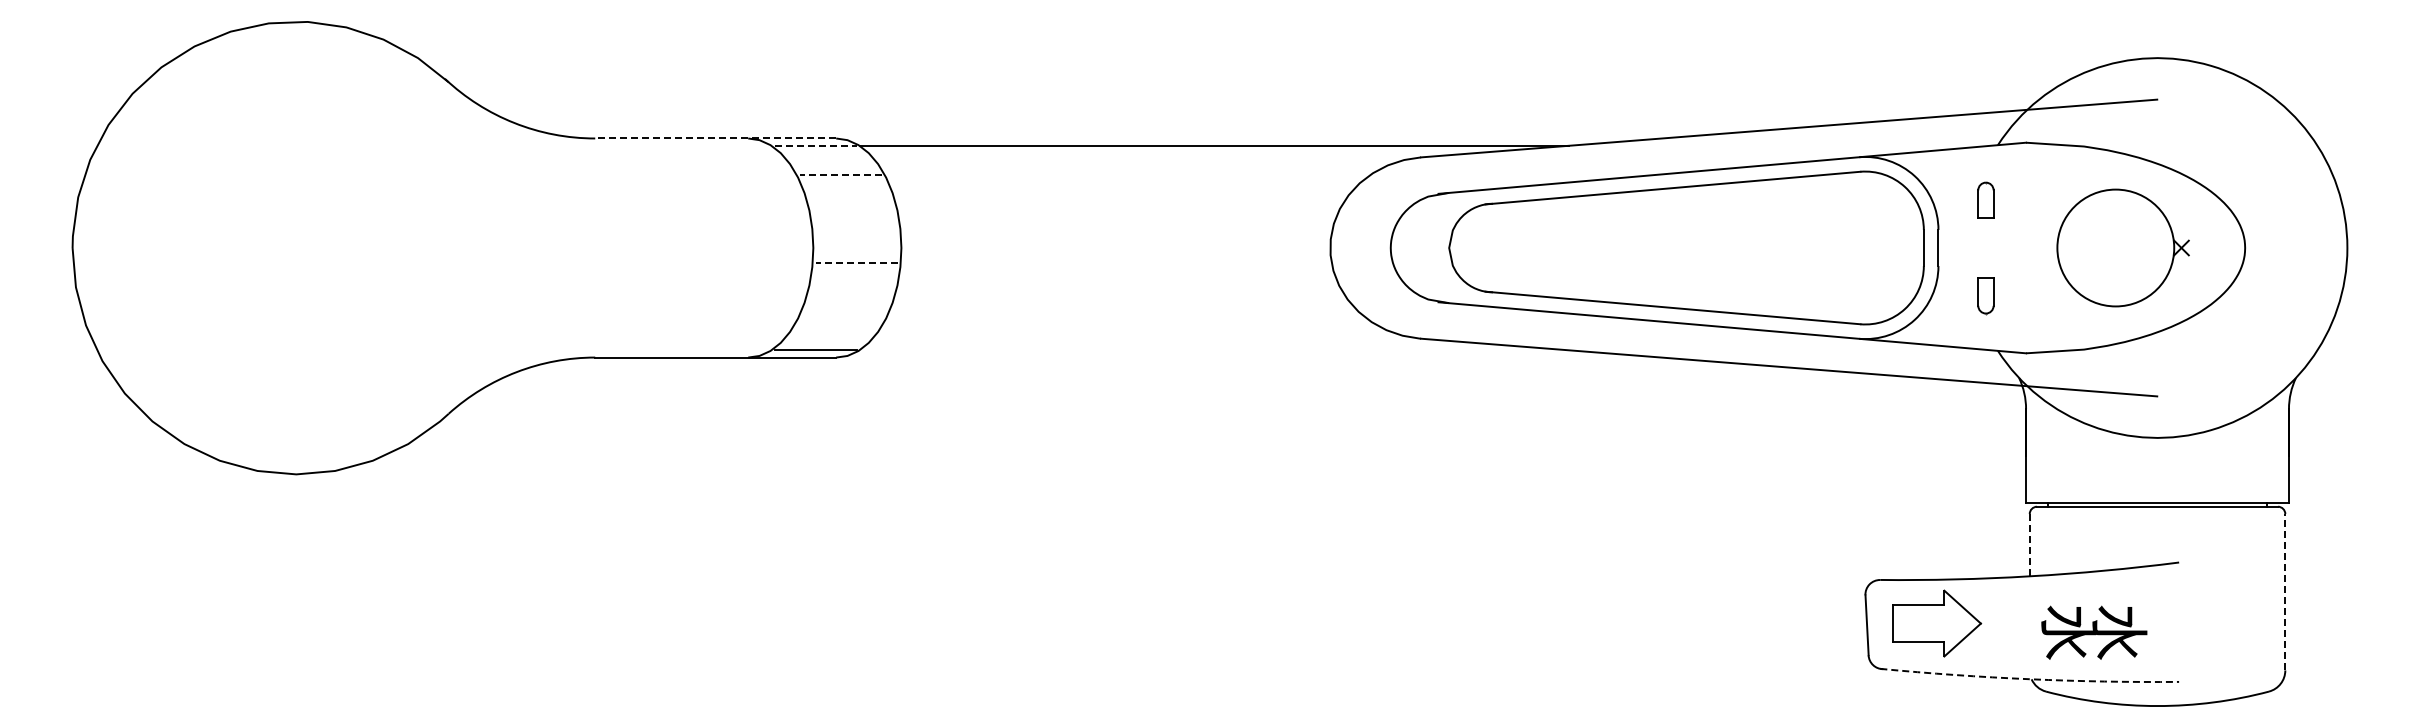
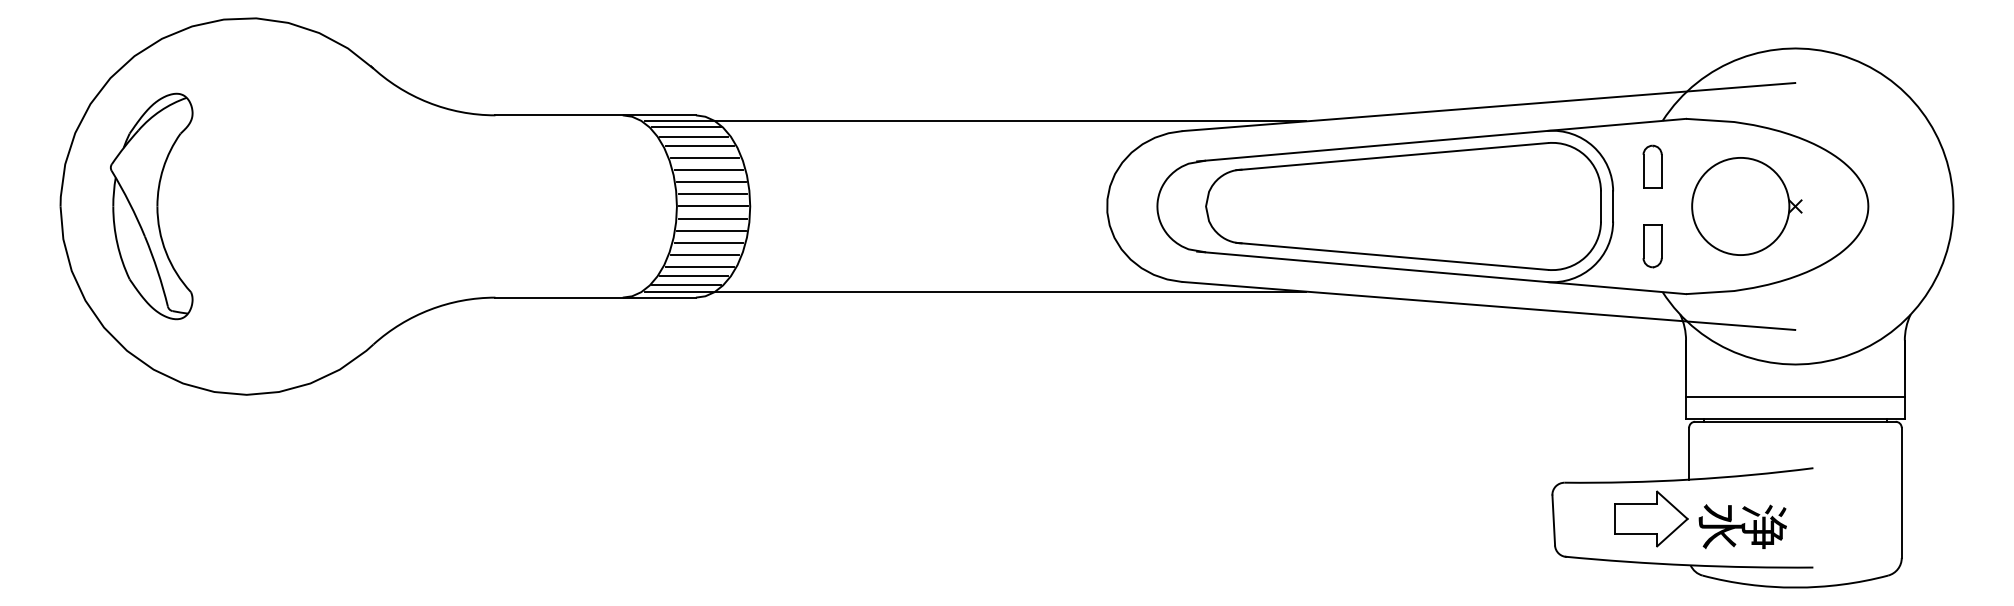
line: (715, 138) -> (595, 115), dashed -> solid
line: (816, 145) -> (679, 121), dashed -> solid
line: (824, 153) -> (686, 127), added
line: (833, 164) -> (693, 136), added
line: (840, 175) -> (699, 146), dashed -> solid
line: (847, 189) -> (705, 157), added
part: (1985, 200) -> (1652, 166), size x1.43
line: (851, 204) -> (708, 170), added
line: (854, 218) -> (711, 181), added
line: (856, 233) -> (712, 194), added
part: (182, 247) -> (152, 206), added
part: (2122, 247) -> (1746, 206), moved
line: (857, 248) -> (713, 206), added
line: (857, 262) -> (713, 218), dashed -> solid
line: (854, 277) -> (711, 231), added
line: (851, 291) -> (708, 242), added
part: (1985, 295) -> (1652, 246), size x1.43
line: (847, 306) -> (705, 255), added
line: (840, 321) -> (699, 267), added
line: (833, 332) -> (693, 276), added
line: (824, 342) -> (686, 285), added
line: (1214, 350) -> (1010, 291), added
line: (2157, 477) -> (1795, 397), added
line: (2029, 545) -> (1688, 454), dashed -> solid
line: (2285, 591) -> (1901, 492), dashed -> solid
part: (1937, 623) -> (1651, 518), moved
text: (2119, 632) -> (1763, 526), 水 -> 浄
arc: (2029, 679) -> (1688, 565), dashed -> solid

